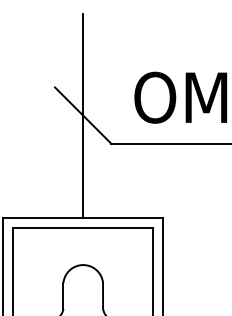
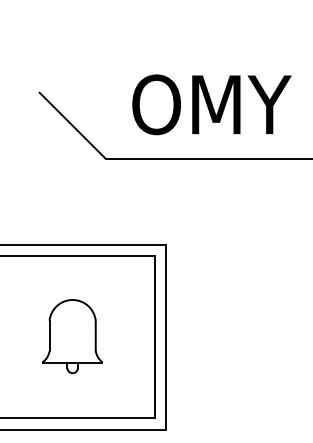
line: (83, 115) -> (72, 125), removed

